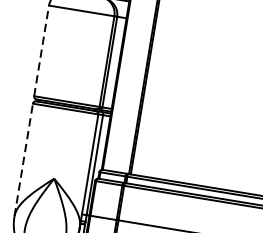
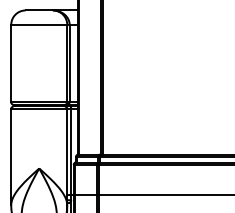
line: (41, 50) -> (11, 63), dashed -> solid
line: (24, 159) -> (11, 156), dashed -> solid

